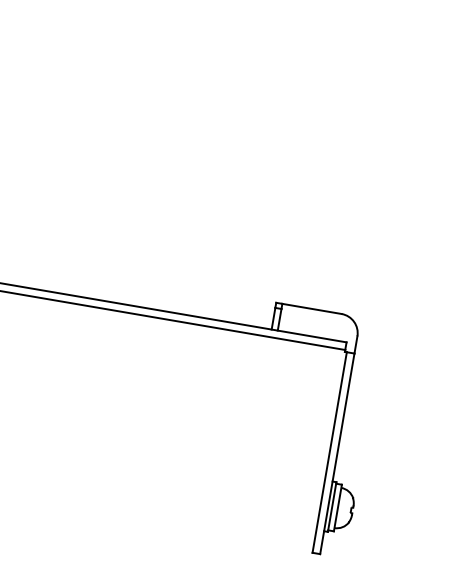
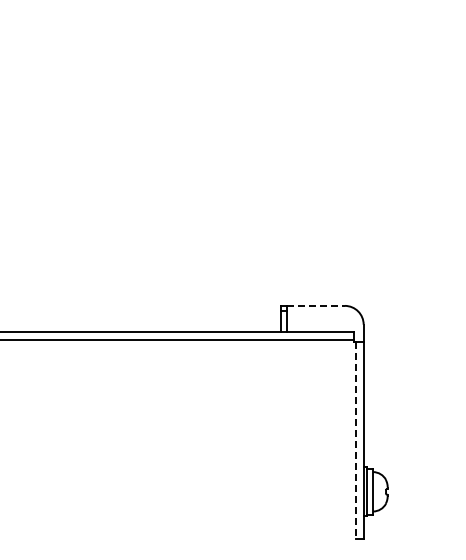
line: (312, 308) -> (316, 305), solid -> dashed
line: (329, 452) -> (356, 440), solid -> dashed

